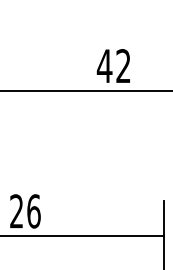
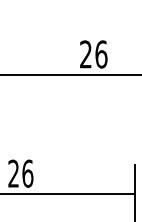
text: (113, 66) -> (93, 54), 42 -> 26

